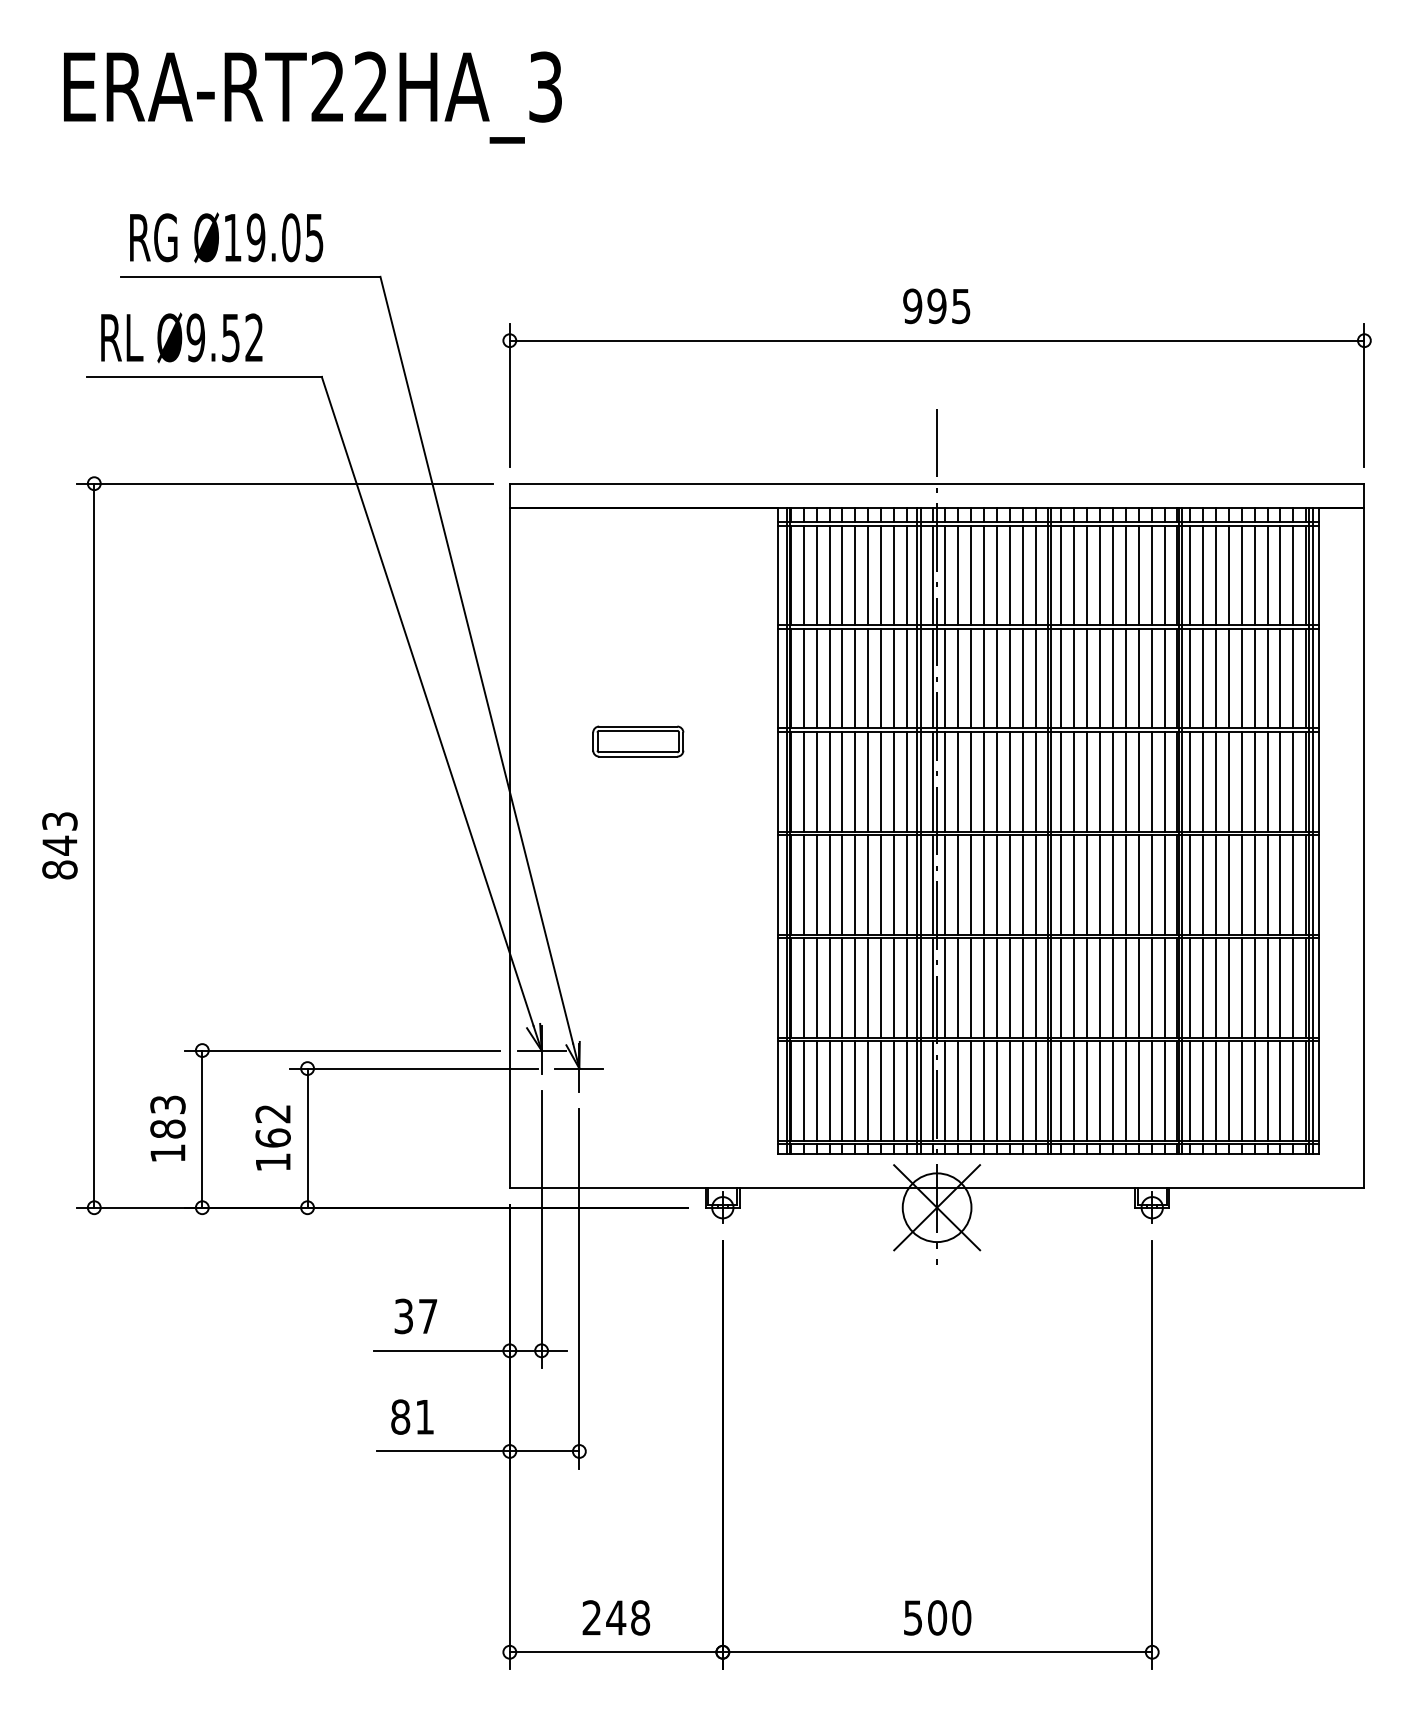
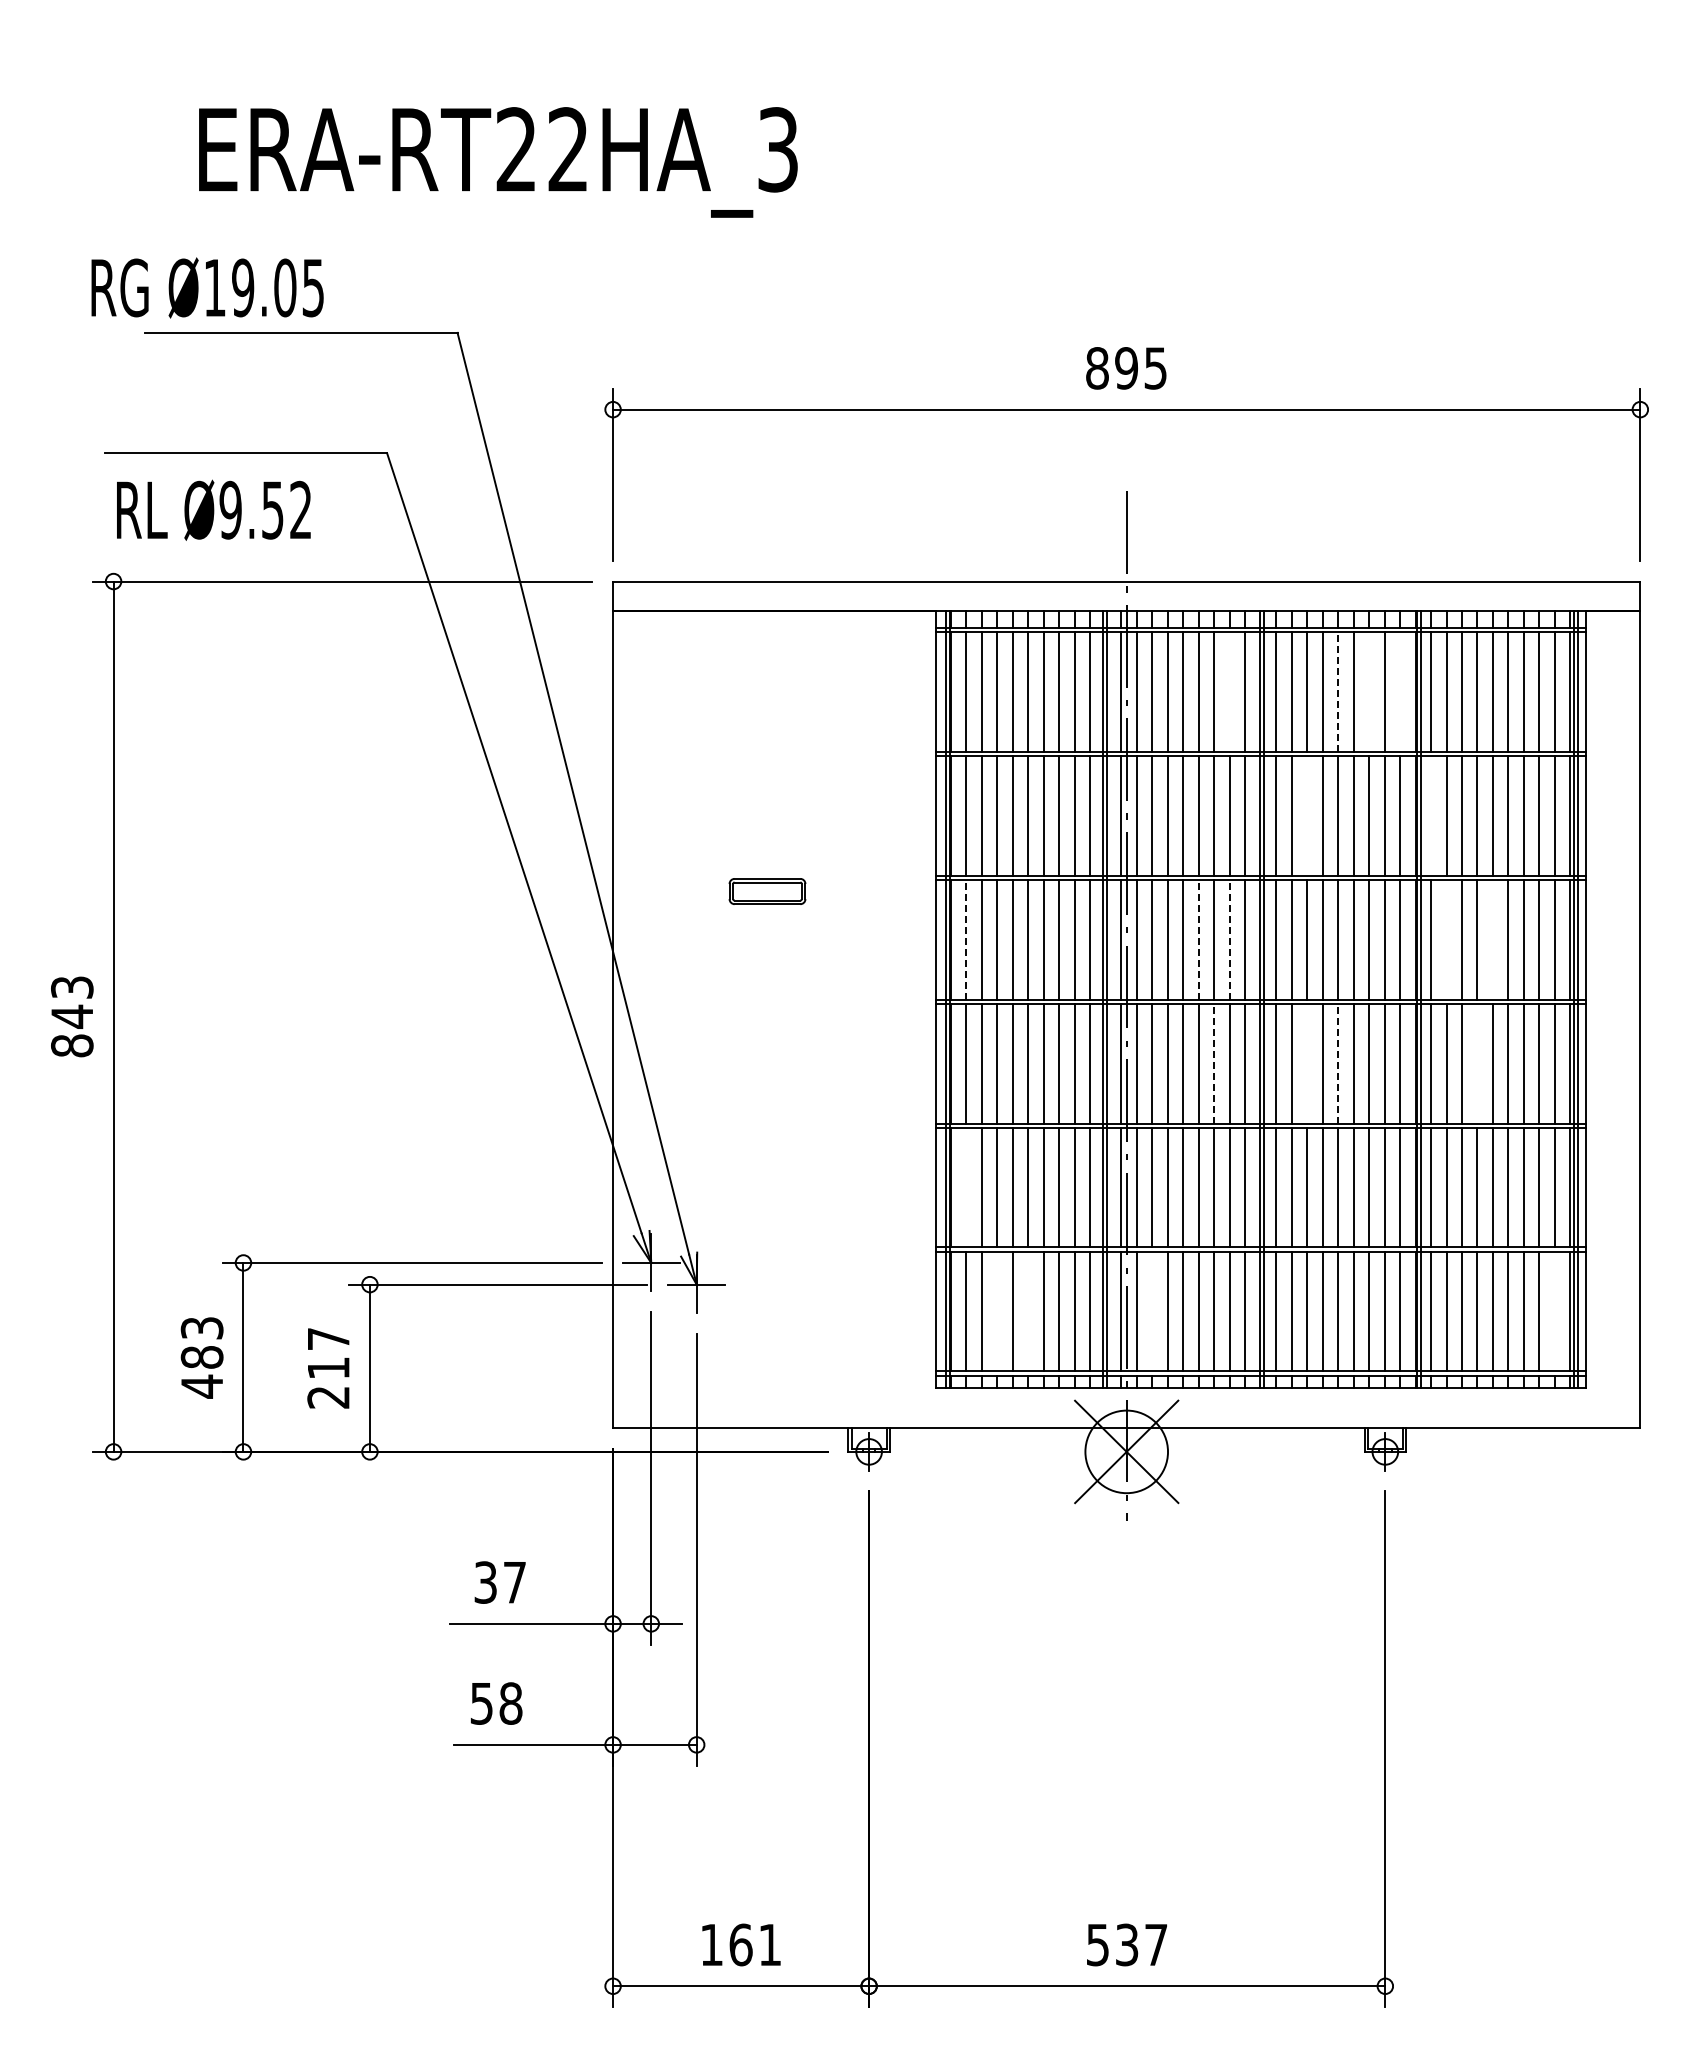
text: (313, 97) -> (498, 162), moved
text: (226, 237) -> (207, 287), moved
text: (911, 306) -> (1096, 368), 995 -> 895
text: (181, 337) -> (213, 509), moved
line: (1022, 575) -> (1229, 691), removed
line: (1113, 575) -> (1338, 692), solid -> dashed
line: (1139, 575) -> (1369, 691), removed
line: (1164, 575) -> (1400, 691), removed
line: (1087, 678) -> (1307, 815), removed
line: (1190, 678) -> (1431, 815), removed
part: (638, 741) -> (767, 891), size x0.7
line: (803, 781) -> (966, 939), solid -> dashed
line: (996, 781) -> (1198, 939), solid -> dashed
line: (1022, 781) -> (1229, 939), solid -> dashed
line: (1203, 781) -> (1446, 939), removed
line: (1241, 781) -> (1492, 939), removed
line: (1010, 884) -> (1214, 1063), solid -> dashed
line: (1087, 884) -> (1307, 1063), removed
line: (1113, 884) -> (1338, 1063), solid -> dashed
line: (1228, 884) -> (1477, 1063), removed
line: (803, 987) -> (966, 1187), removed
line: (829, 1090) -> (997, 1311), removed
line: (855, 1090) -> (1028, 1311), removed
line: (958, 1090) -> (1152, 1311), removed
line: (1292, 1090) -> (1554, 1311), removed
text: (273, 1138) -> (328, 1368), 162 -> 217
text: (167, 1153) -> (201, 1386), 183 -> 483
text: (412, 1417) -> (496, 1703), 81 -> 58
text: (615, 1617) -> (740, 1944), 248 -> 161
text: (949, 1617) -> (1141, 1944), 500 -> 537

